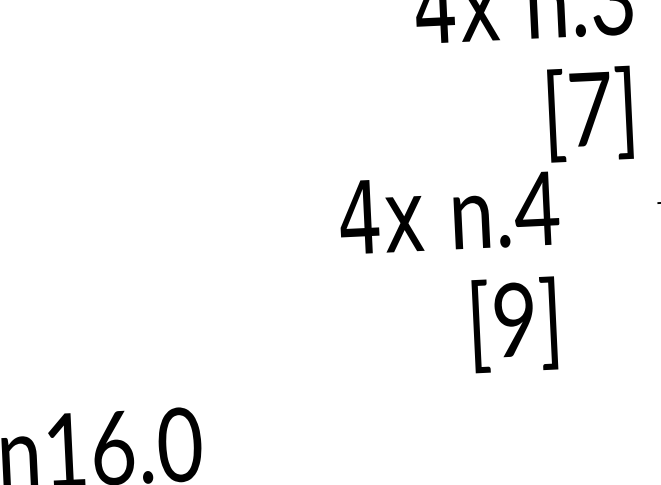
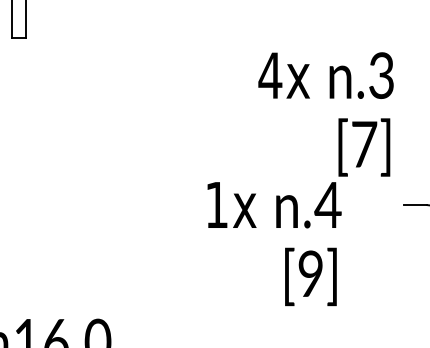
text: (358, 216) -> (216, 204), 4x -> 1x

